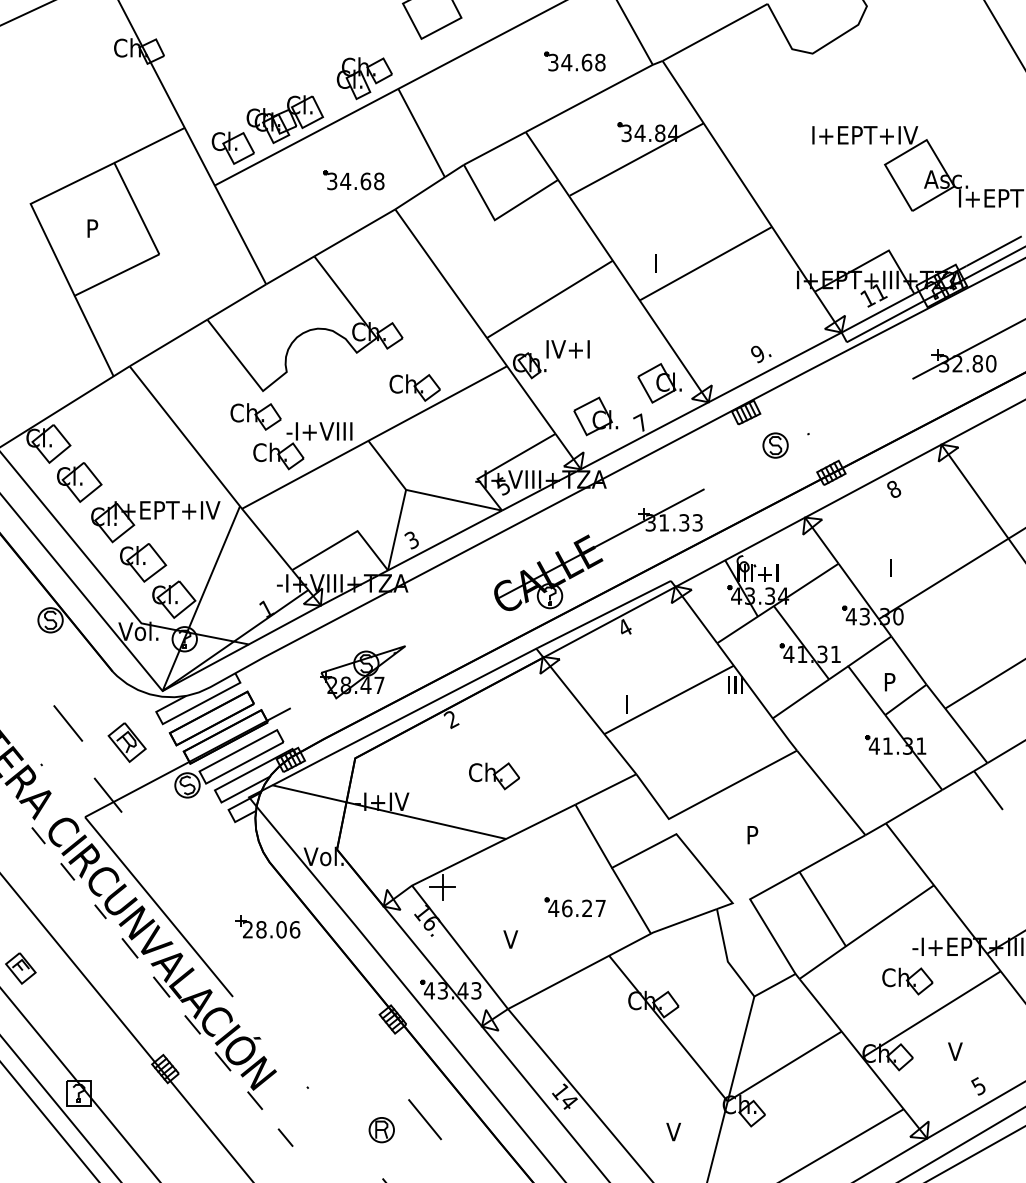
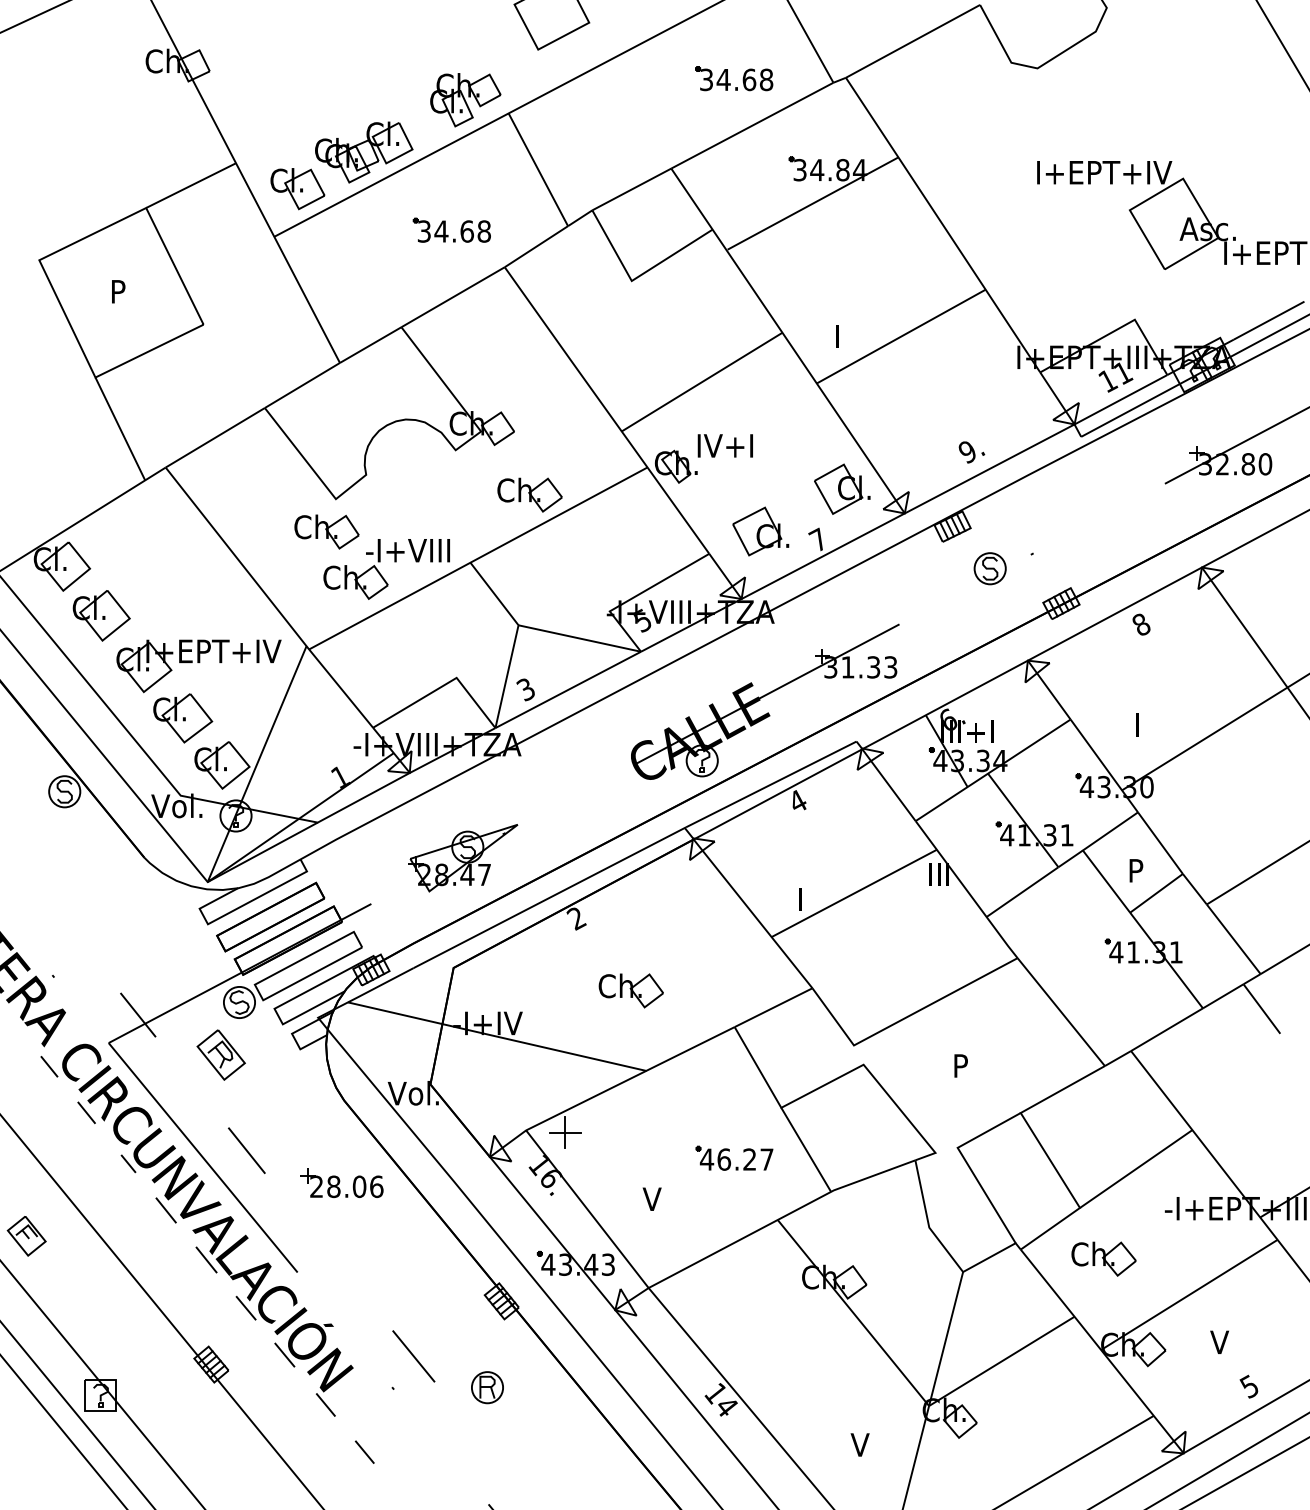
line: (68, 723) -> (247, 1150), moved
part: (126, 742) -> (220, 1054), moved
part: (907, 981) -> (1103, 1259), moved
line: (425, 1119) -> (414, 1356), moved
part: (381, 1130) -> (487, 1388), moved

